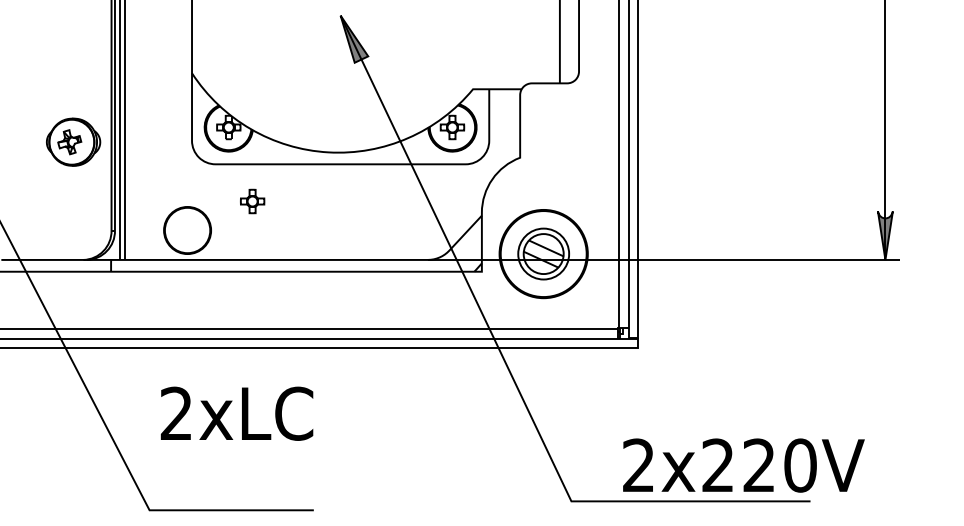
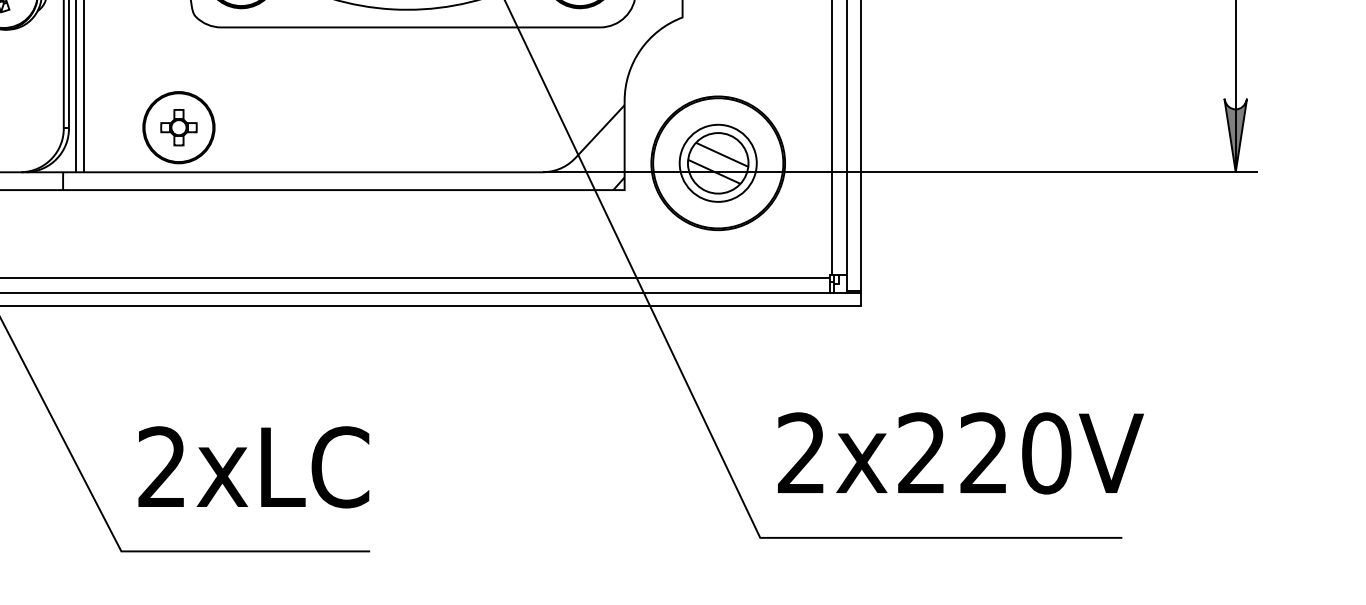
part: (252, 201) -> (178, 127), moved
text: (236, 413) -> (253, 466), moved
text: (743, 465) -> (960, 453), moved

